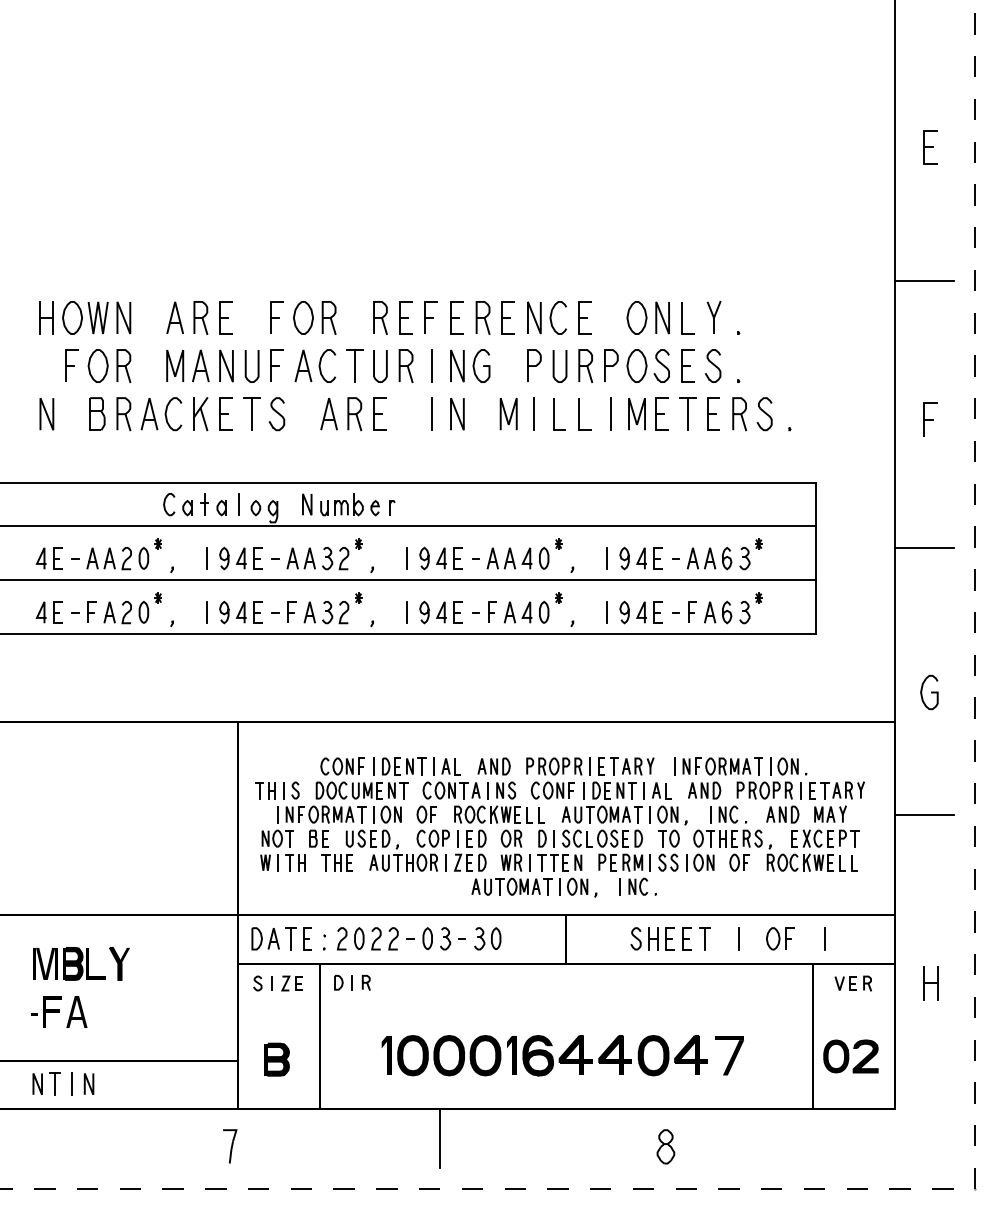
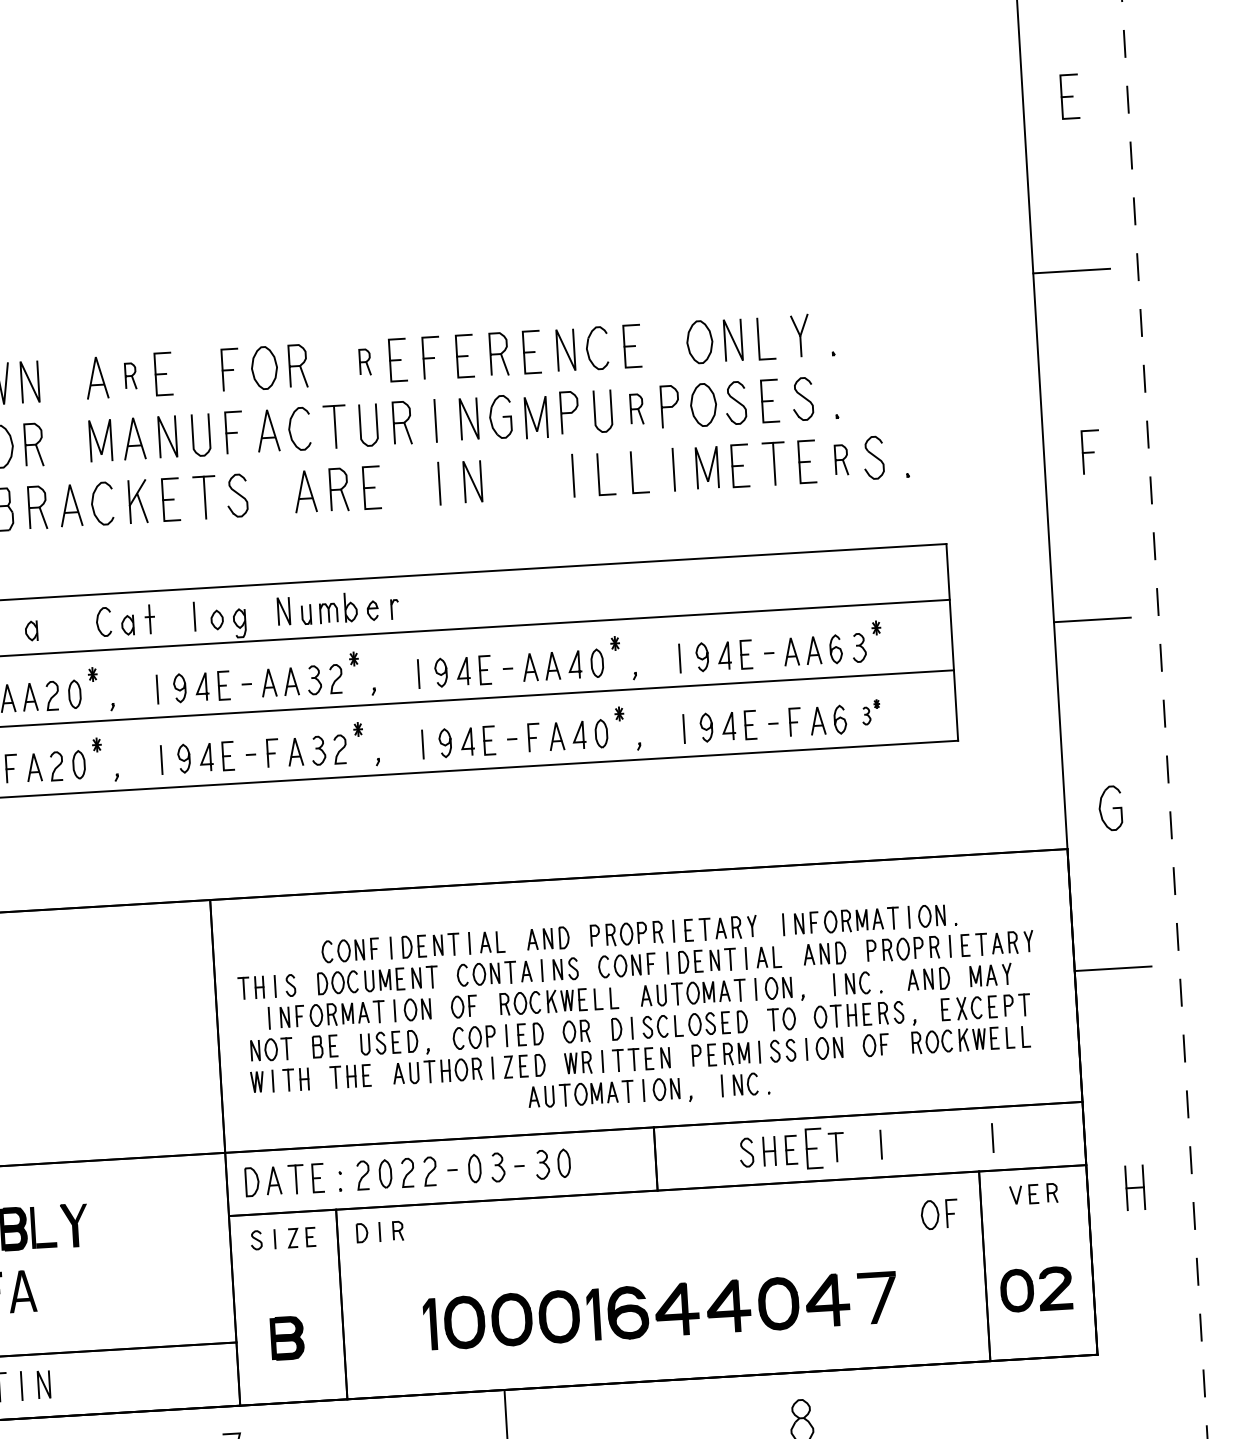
part: (200, 317) -> (130, 375), size x0.6
part: (380, 317) -> (365, 361), size x0.6
part: (585, 366) -> (636, 409), size x0.7
line: (506, 414) -> (533, 418), moved
part: (739, 414) -> (841, 460), size x0.7
part: (221, 508) -> (31, 631), moved
part: (750, 608) -> (870, 712), size x0.6
part: (686, 938) -> (812, 1148), size x1.4
part: (780, 938) -> (939, 1214), moved

